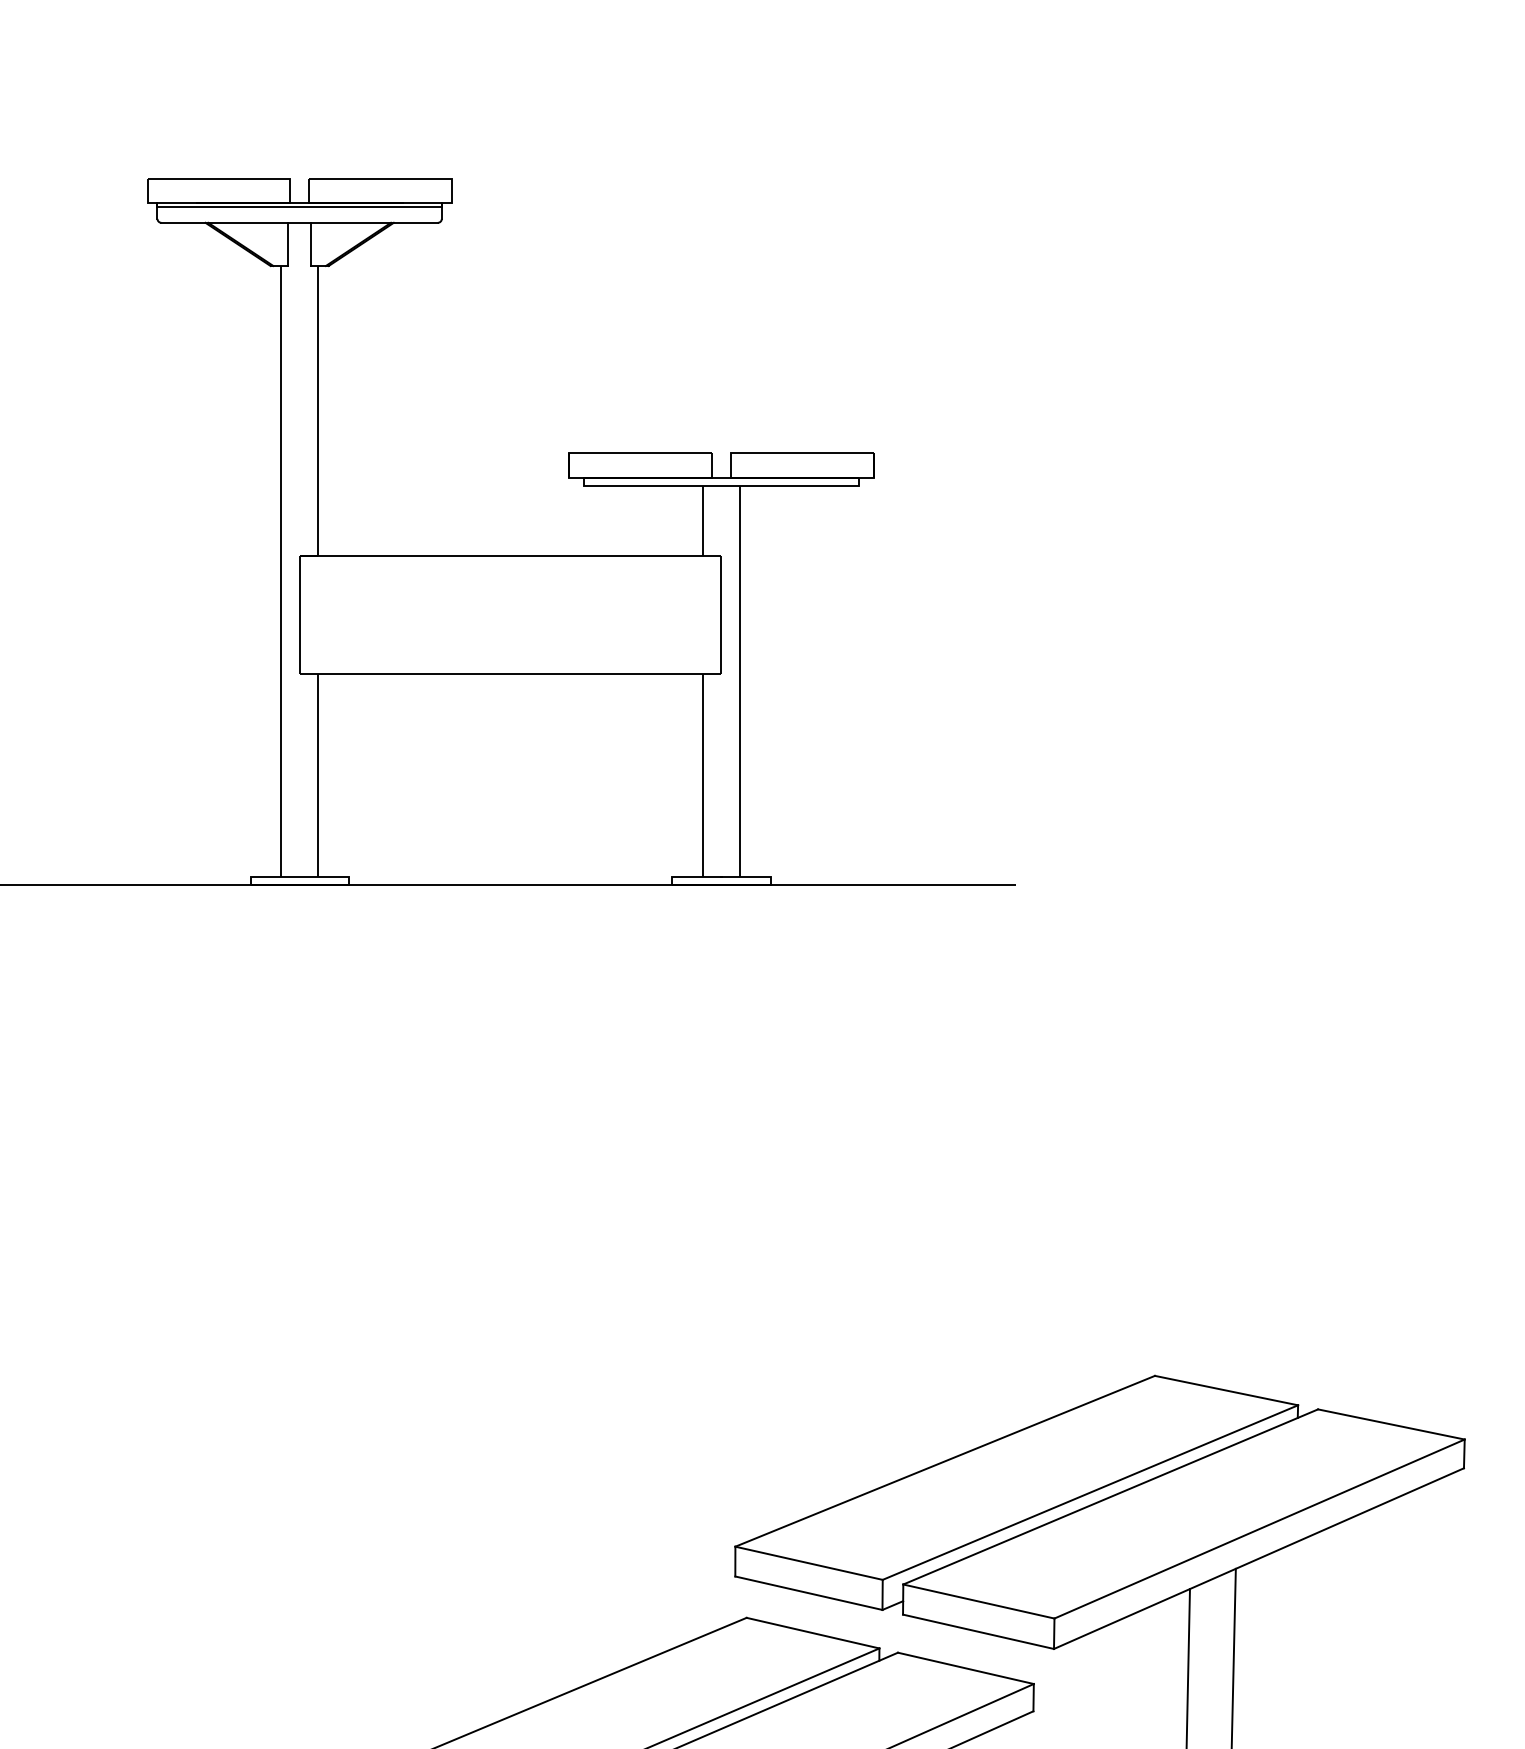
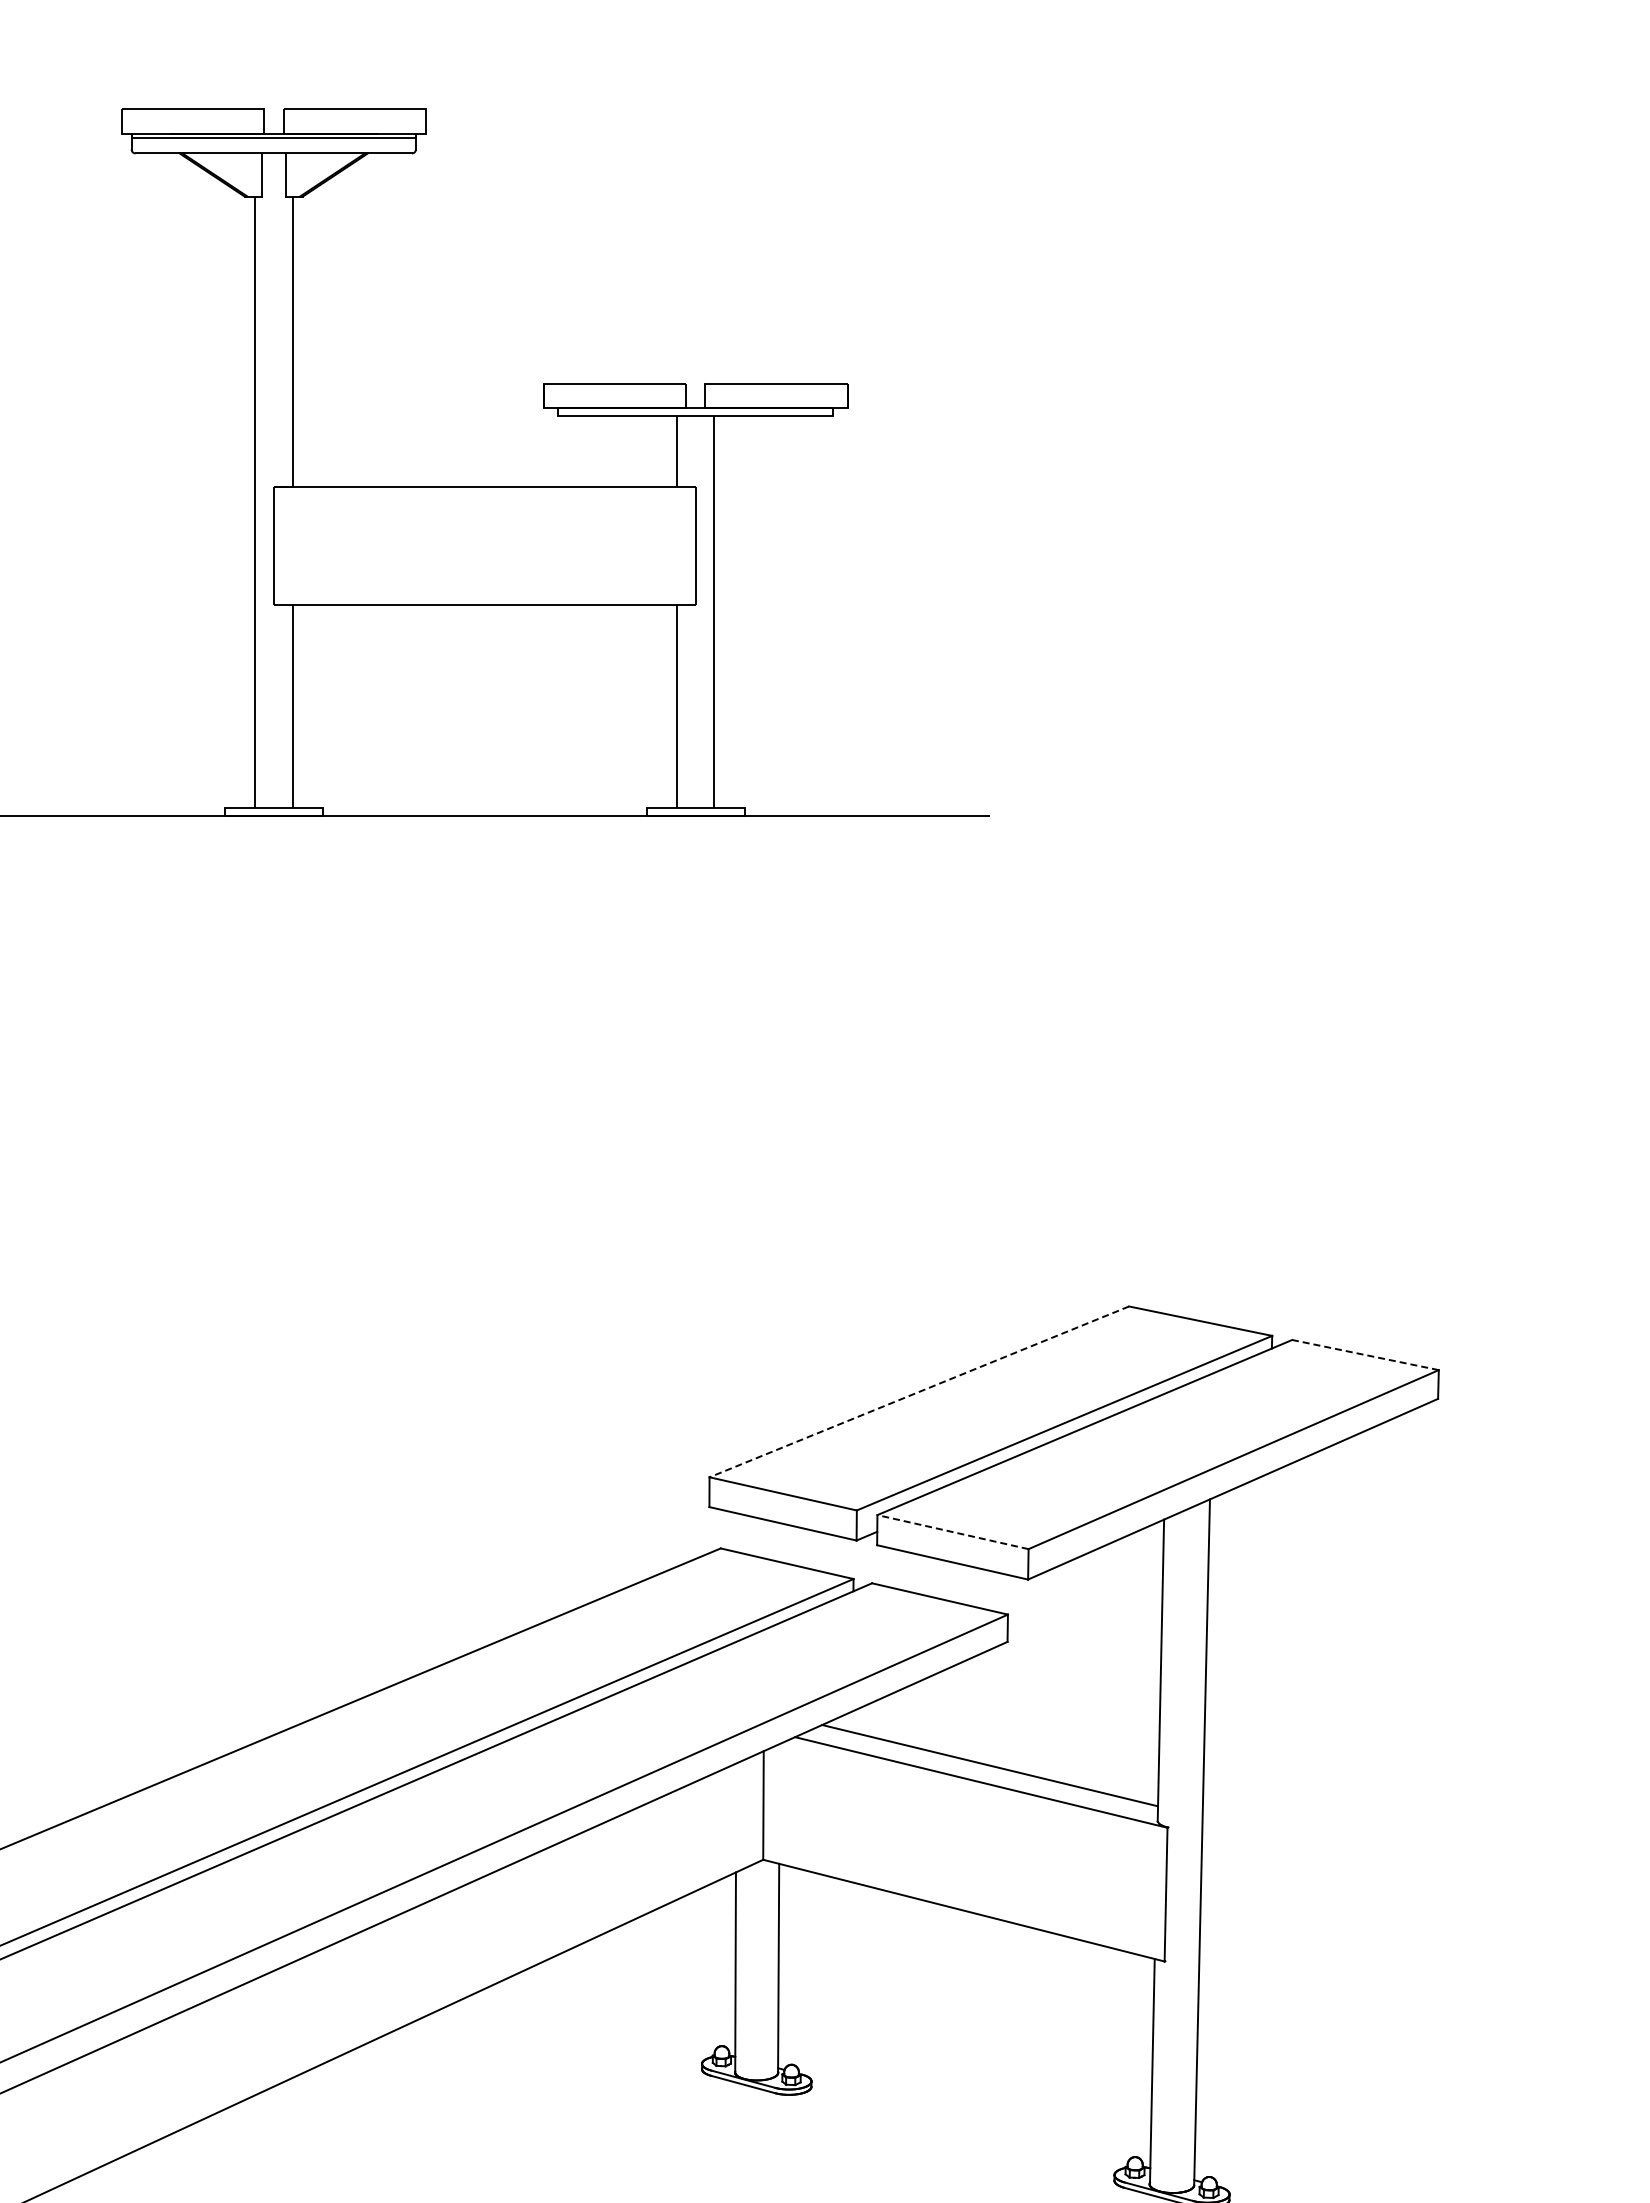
line: (1391, 1424) -> (1365, 1355), solid -> dashed
line: (944, 1461) -> (918, 1392), solid -> dashed
line: (978, 1601) -> (952, 1532), solid -> dashed

